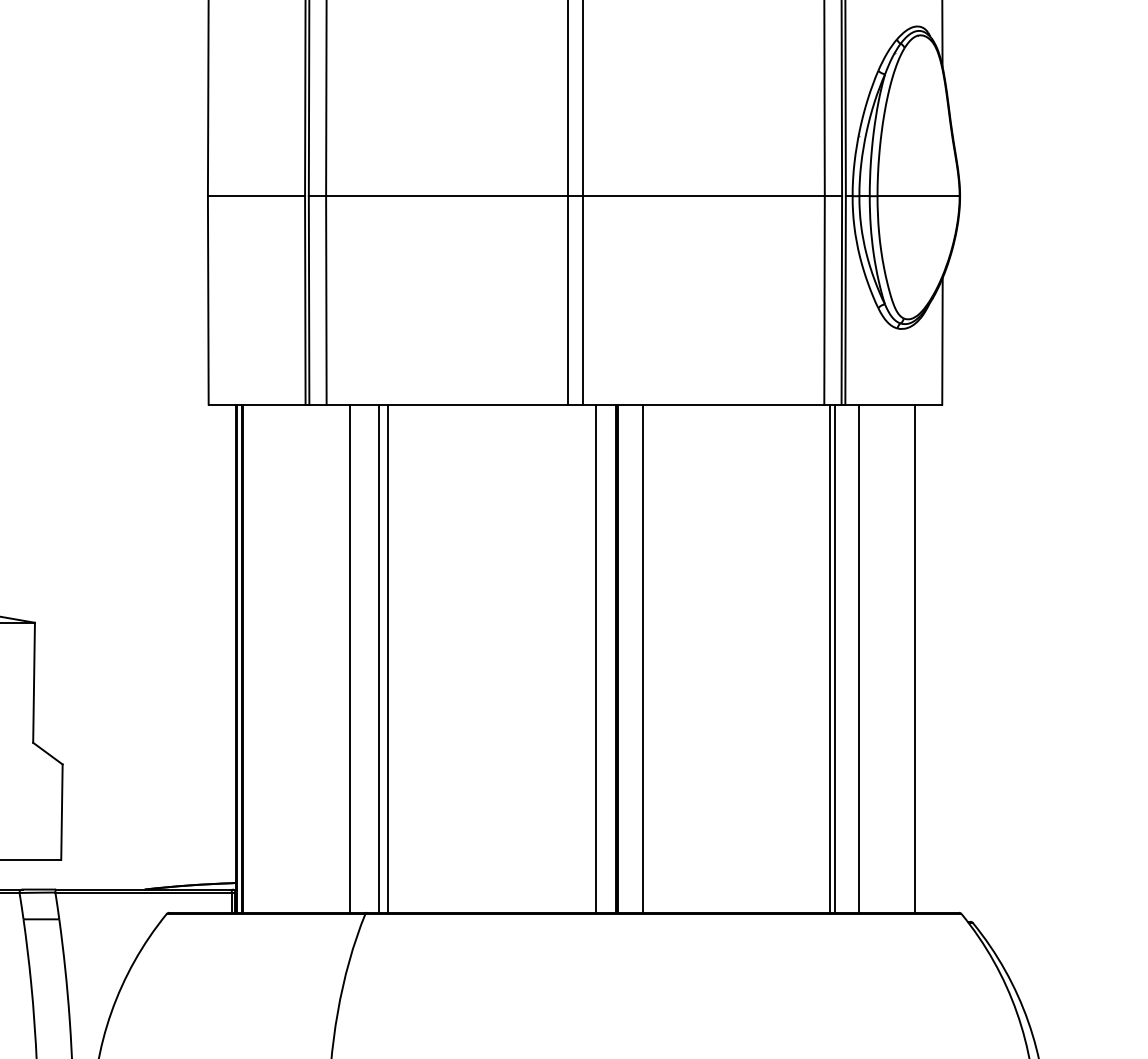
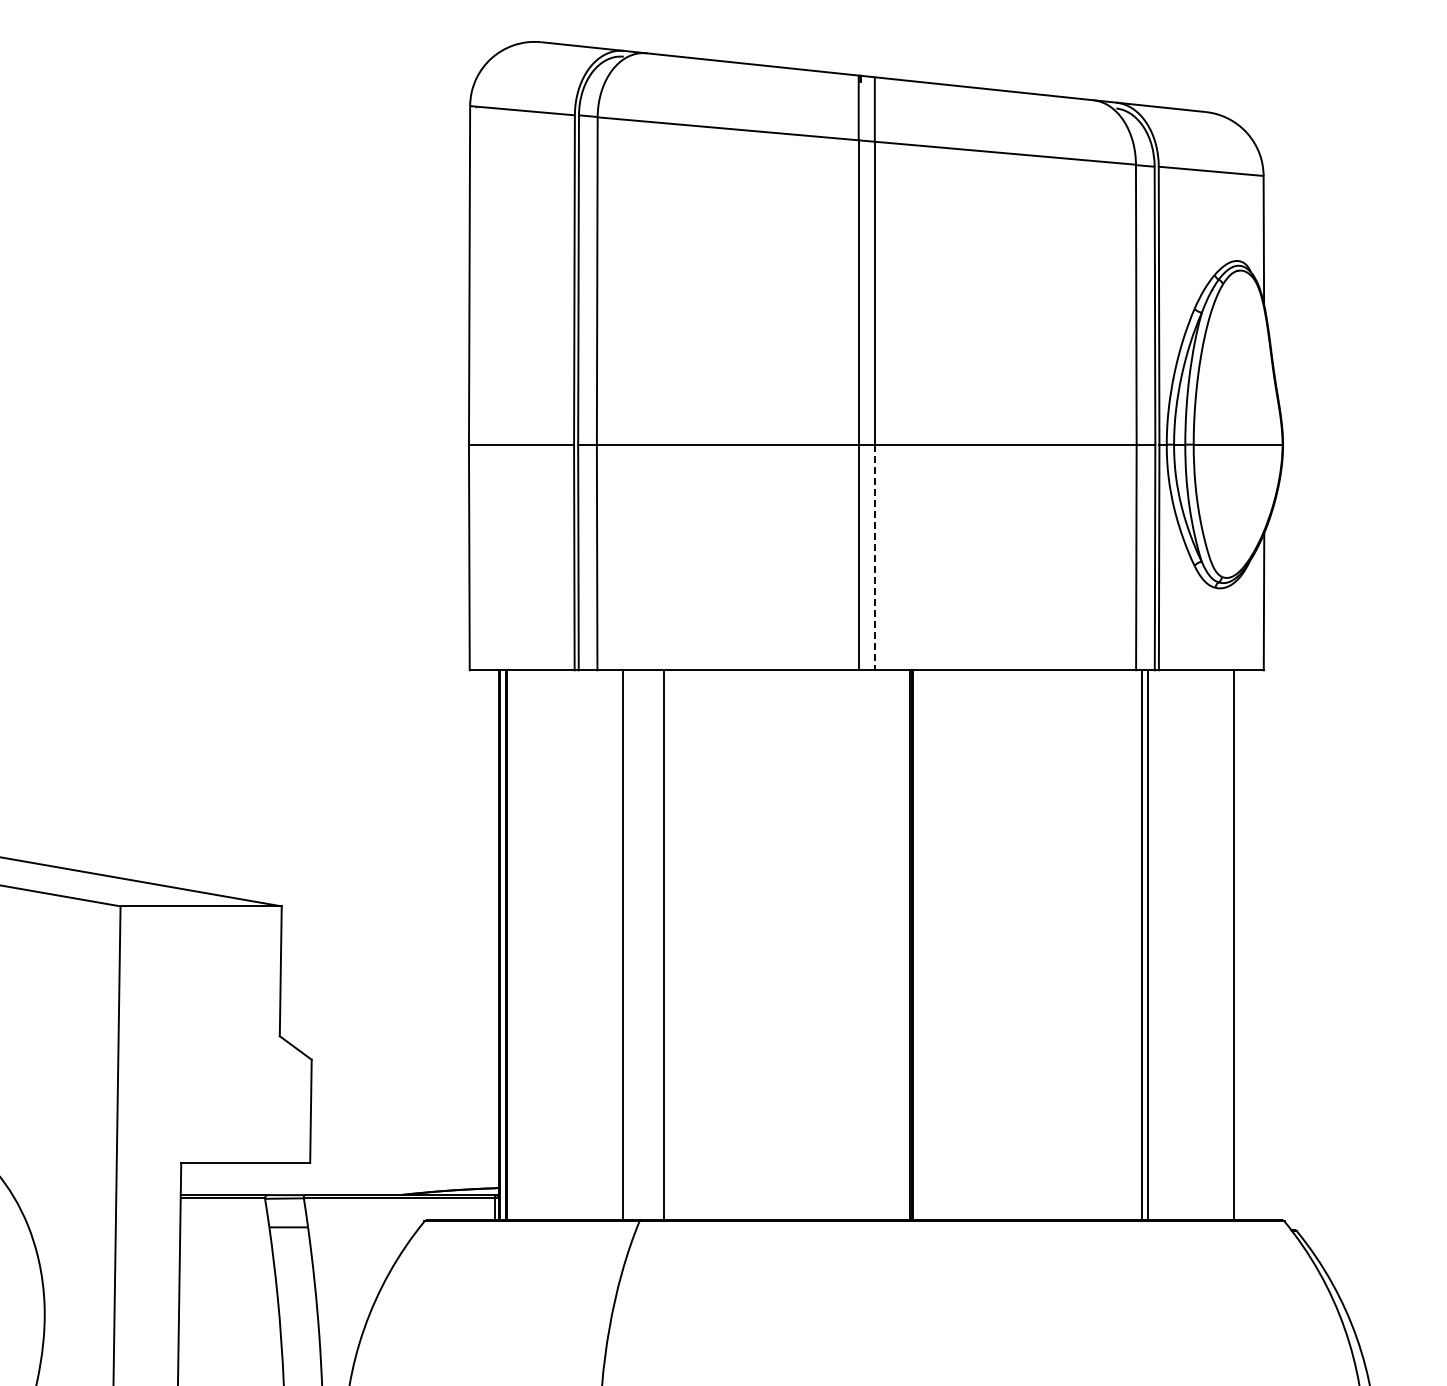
line: (582, 300) -> (874, 557), solid -> dashed
line: (378, 658) -> (653, 945), removed
line: (596, 658) -> (889, 945), removed
line: (643, 658) -> (940, 945), removed
line: (858, 658) -> (1173, 945), removed

